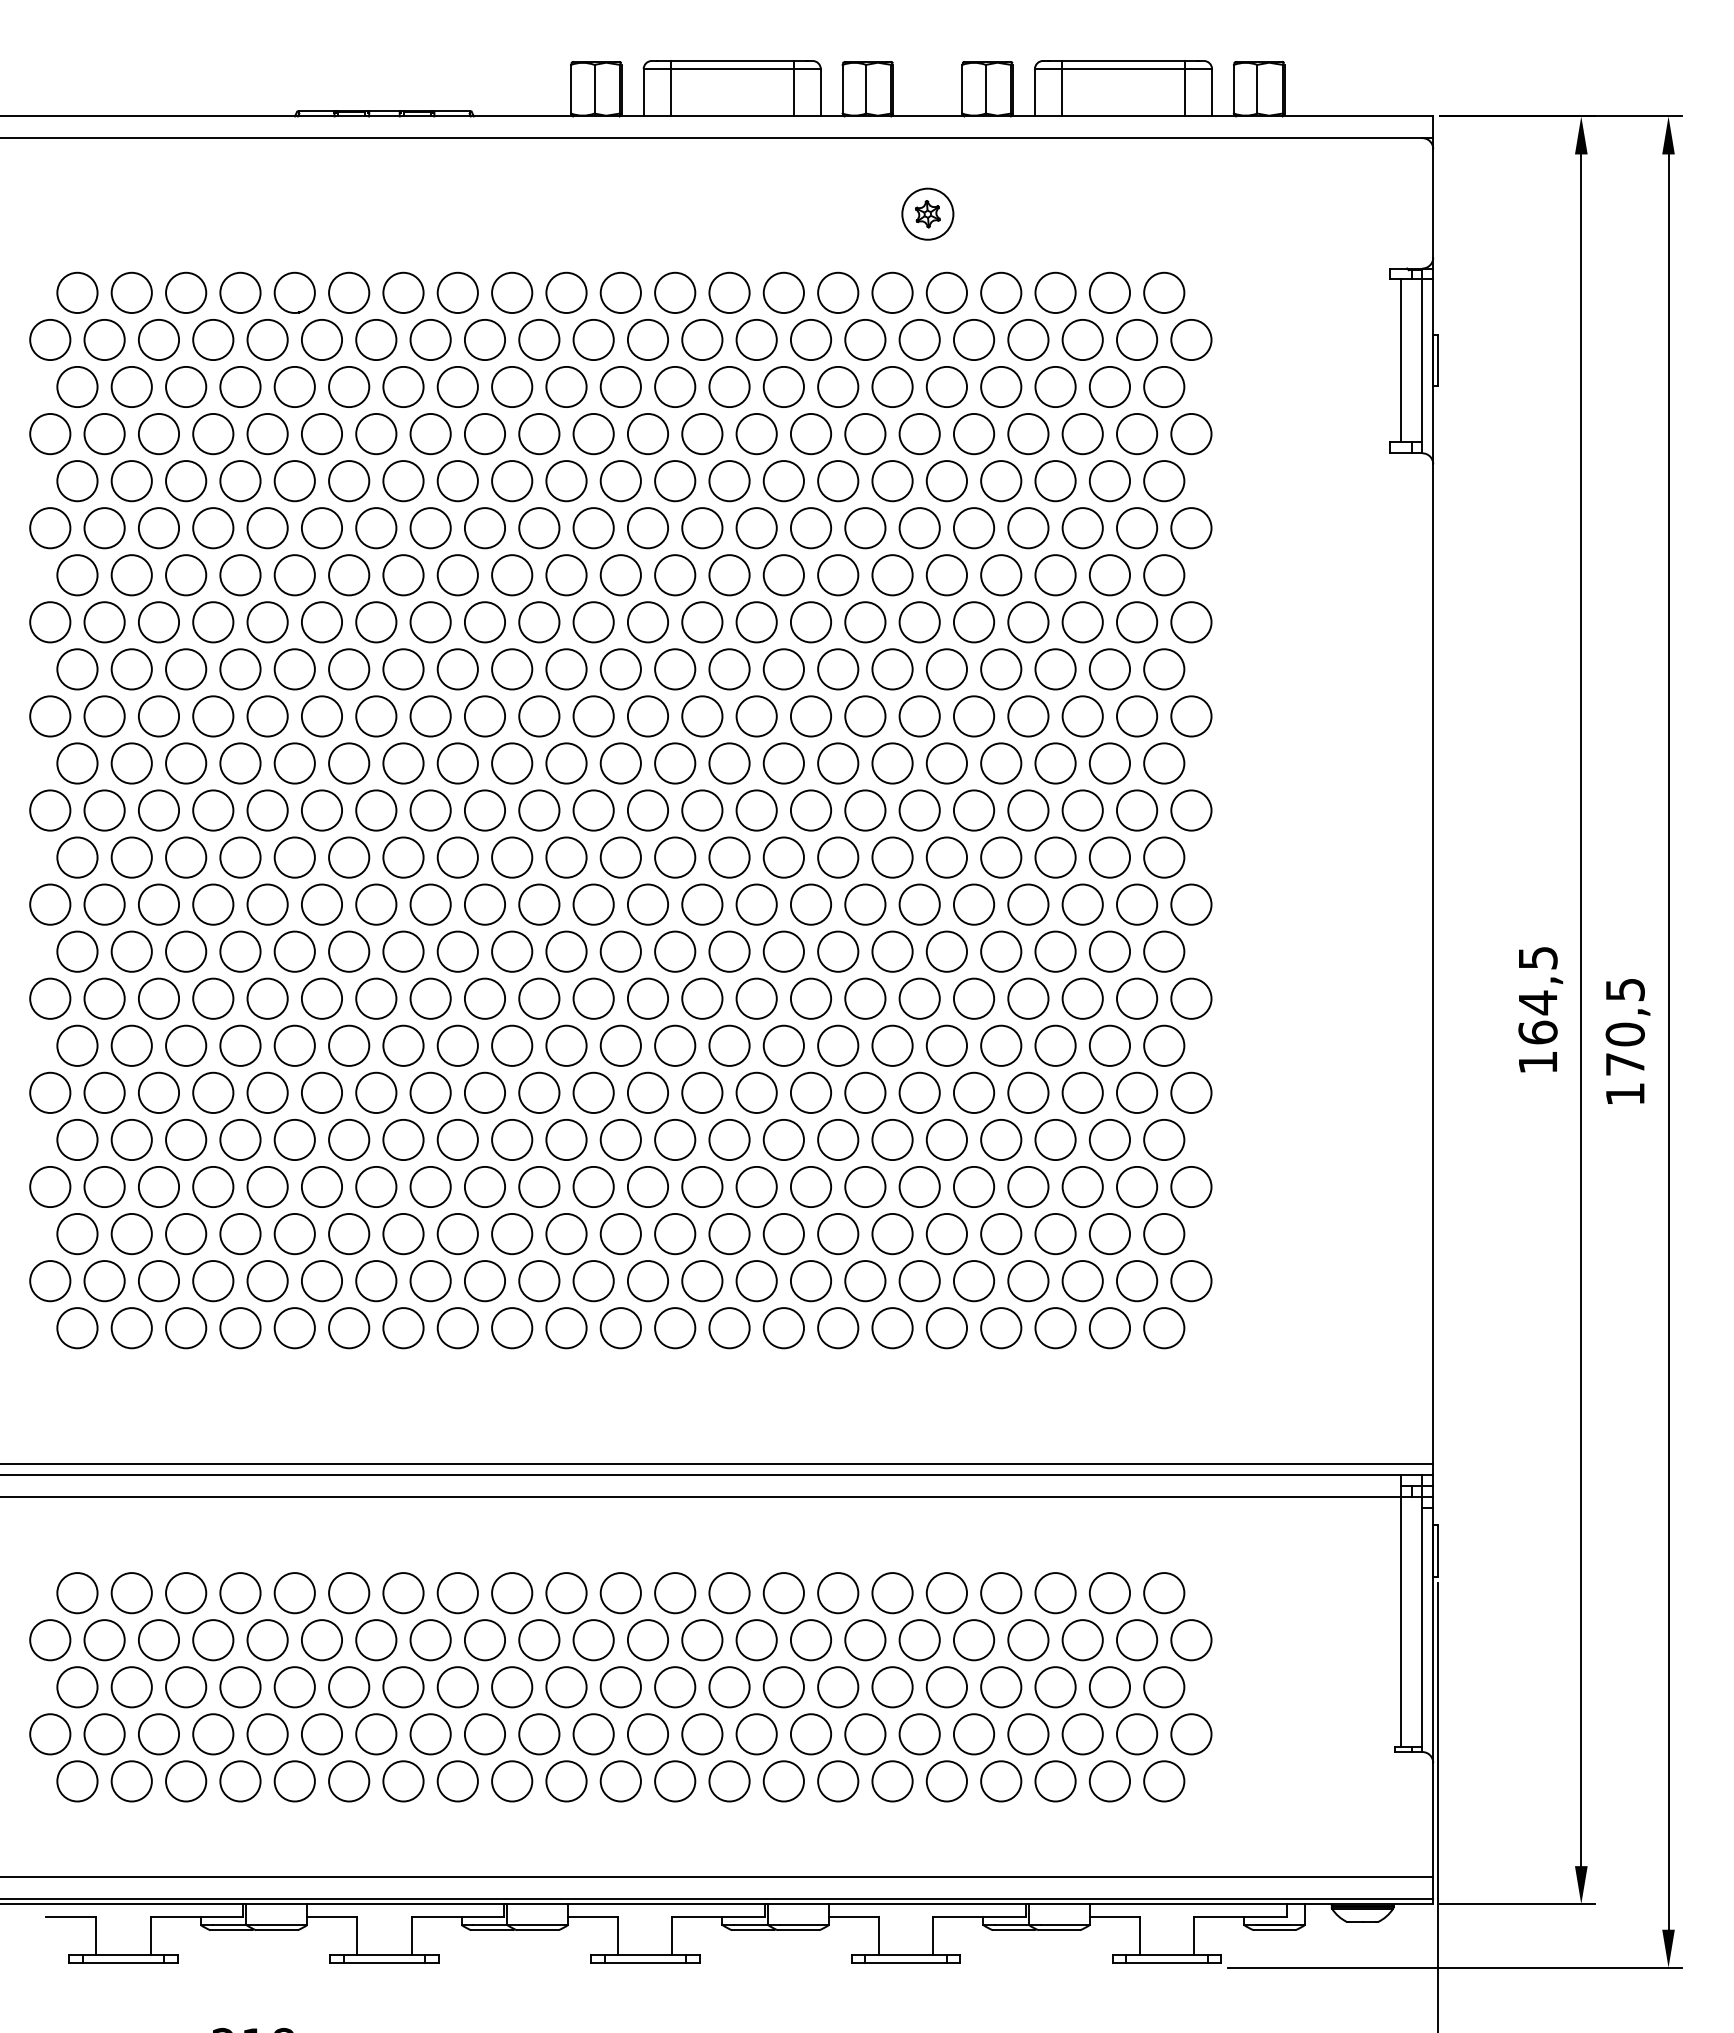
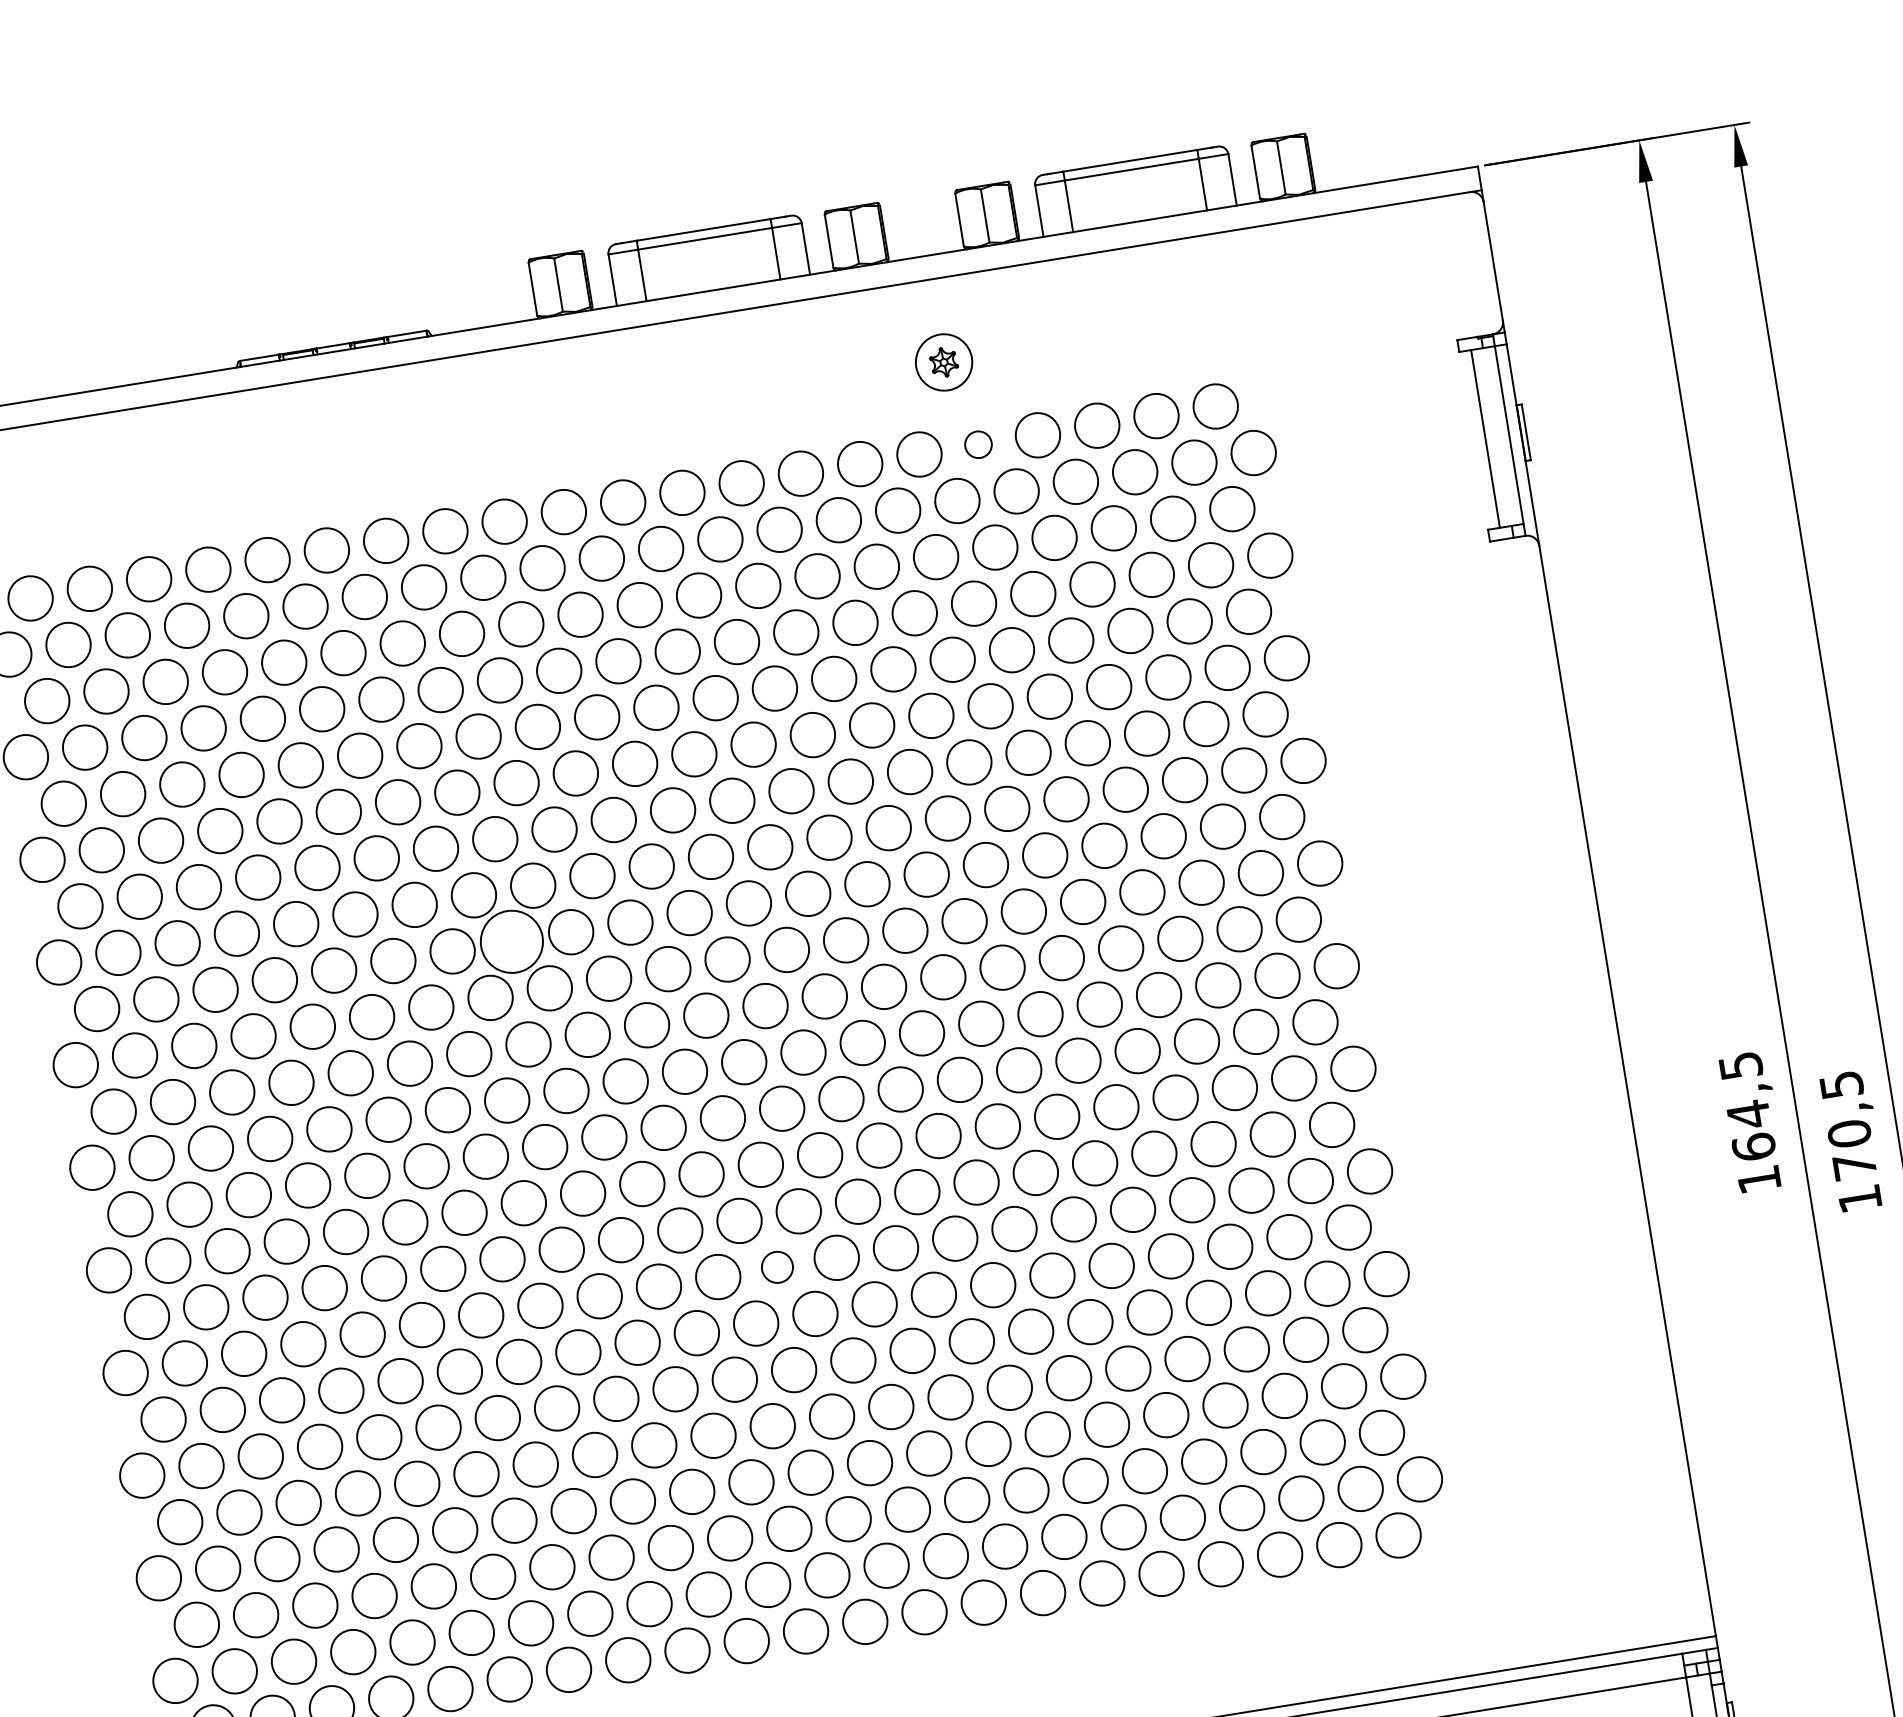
circle: (946, 292) -> (978, 444), size x0.6
circle: (457, 669) -> (511, 942), size x1.4
circle: (647, 998) -> (776, 1267), size x0.7

